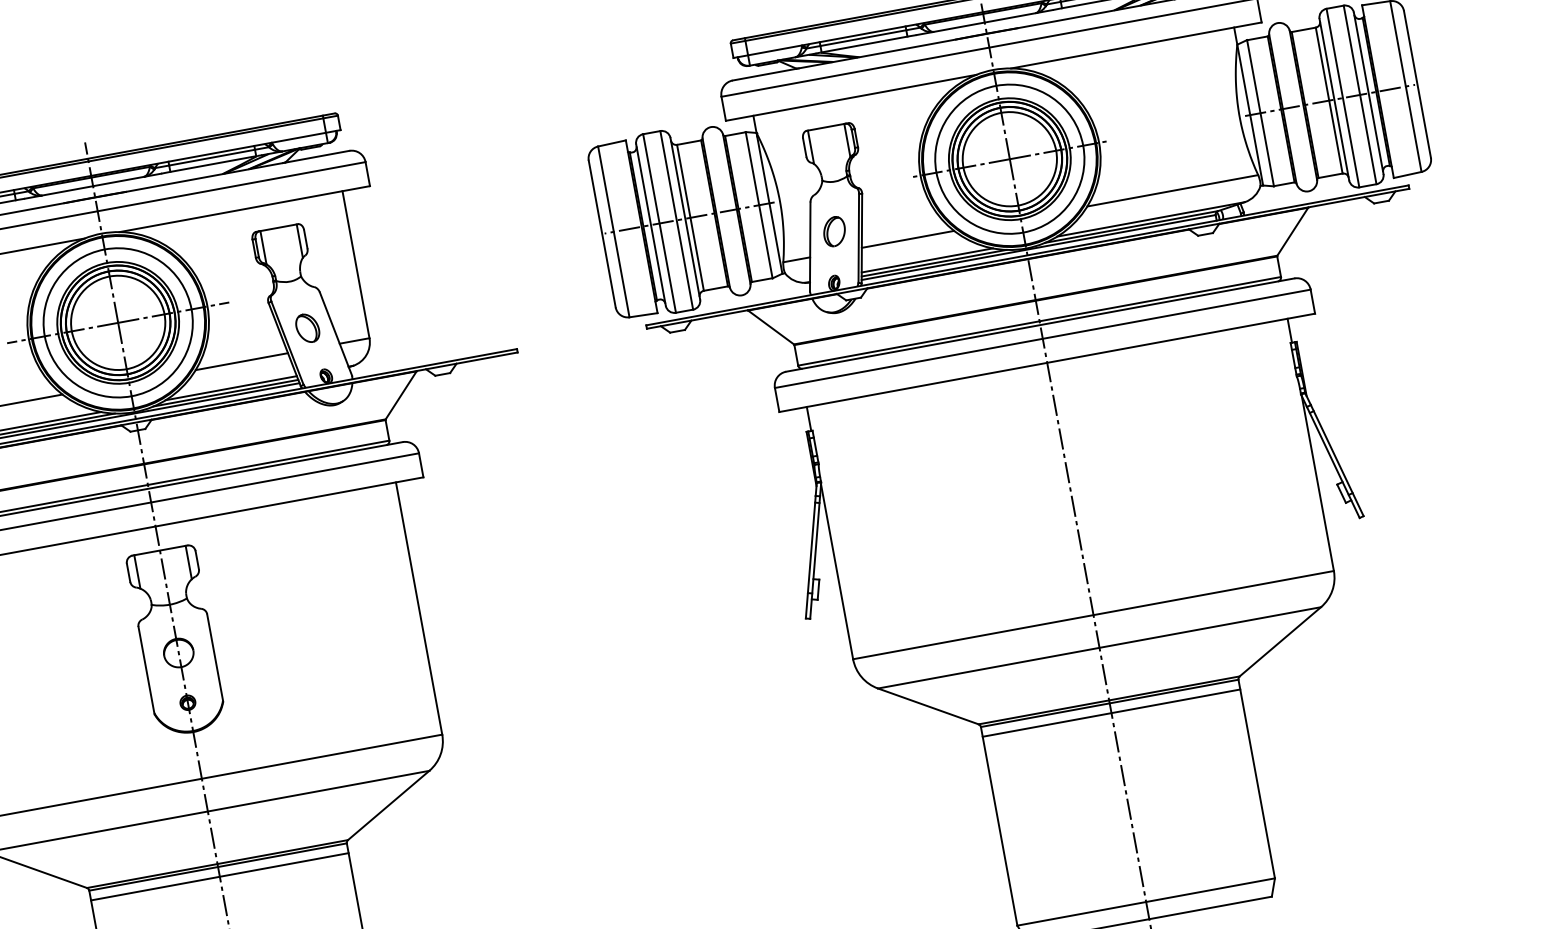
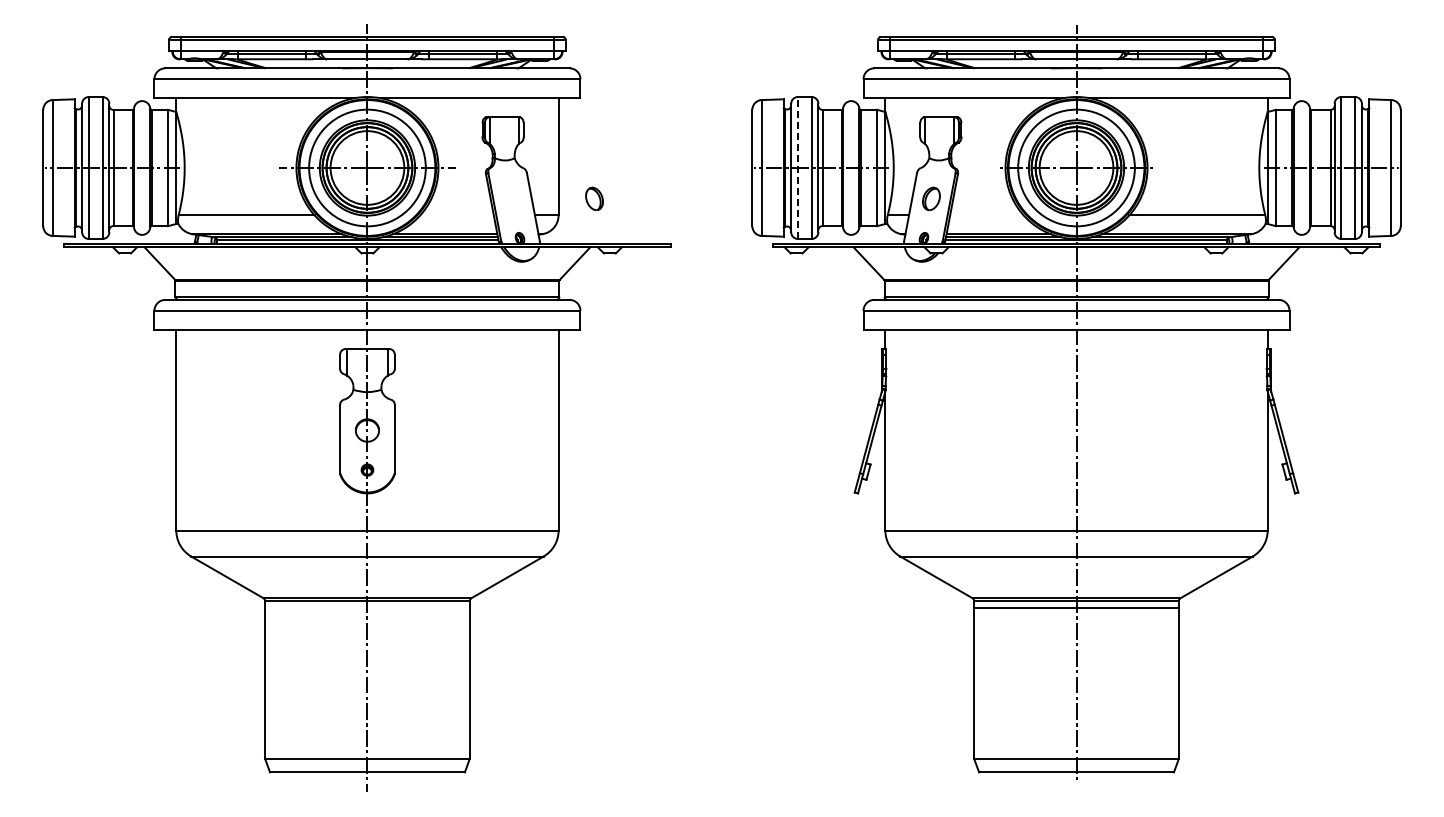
line: (658, 222) -> (797, 167), solid -> dashed
line: (907, 239) -> (986, 215), removed
part: (307, 327) -> (594, 198), moved
line: (241, 362) -> (456, 215), removed
line: (219, 876) -> (367, 608), removed

